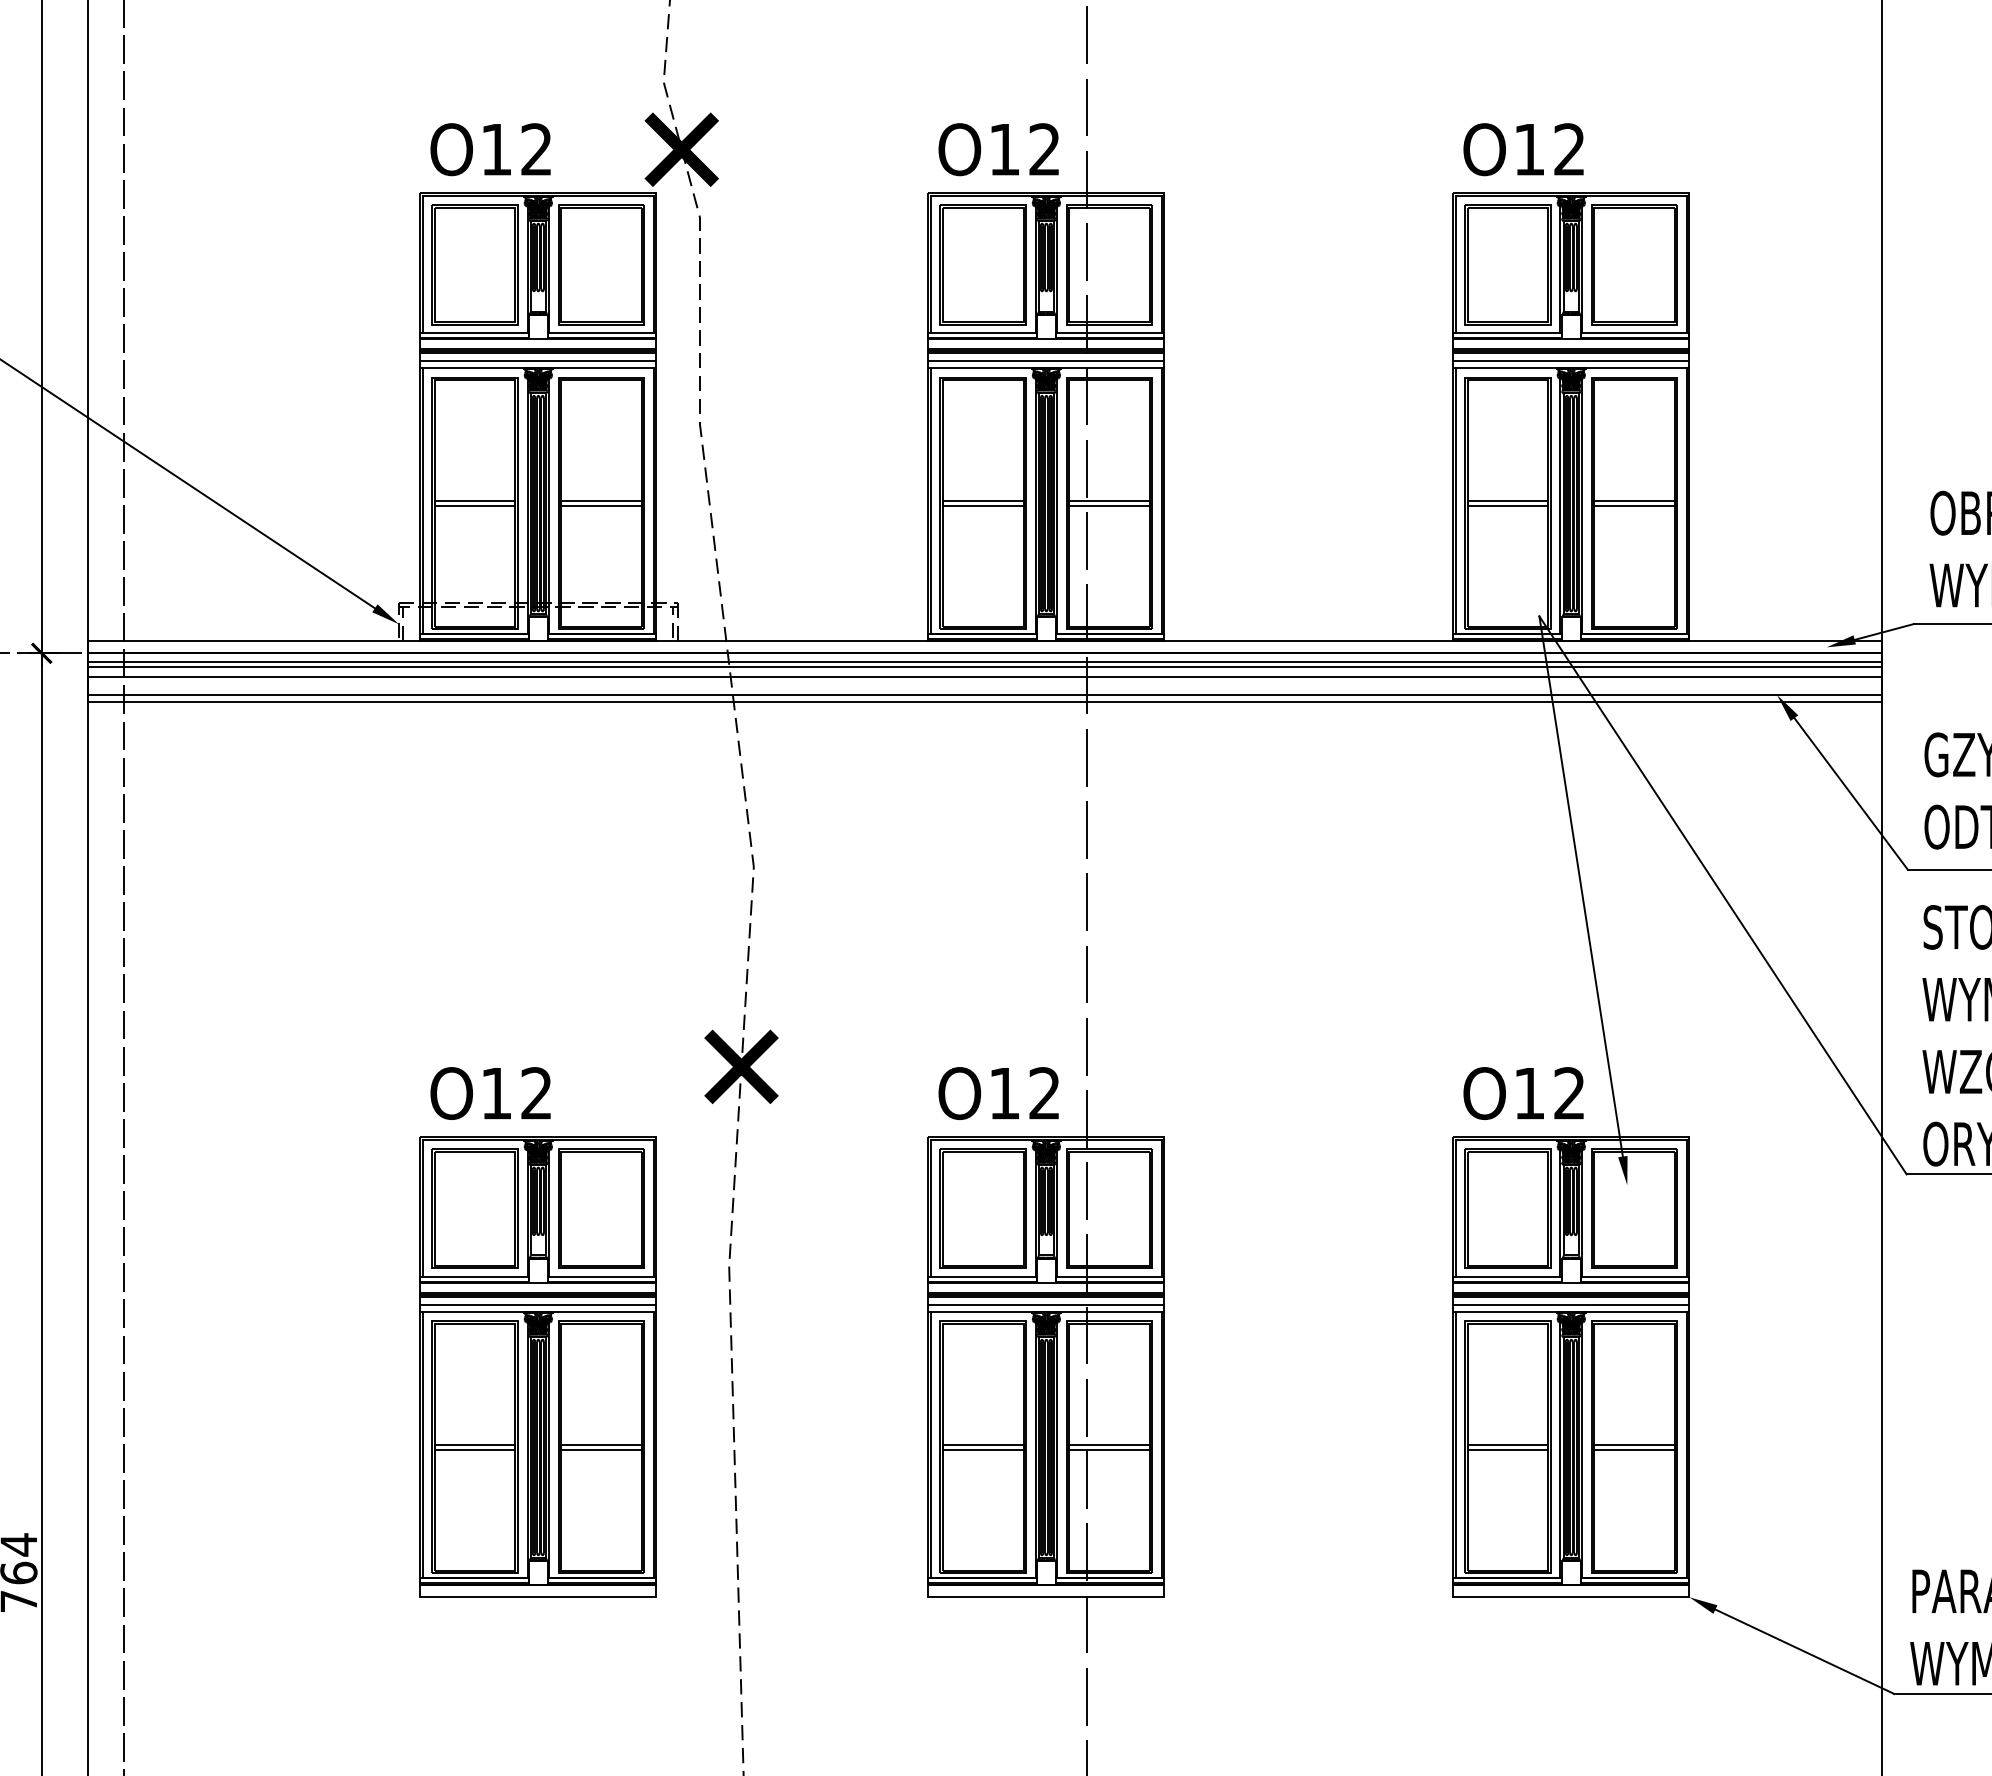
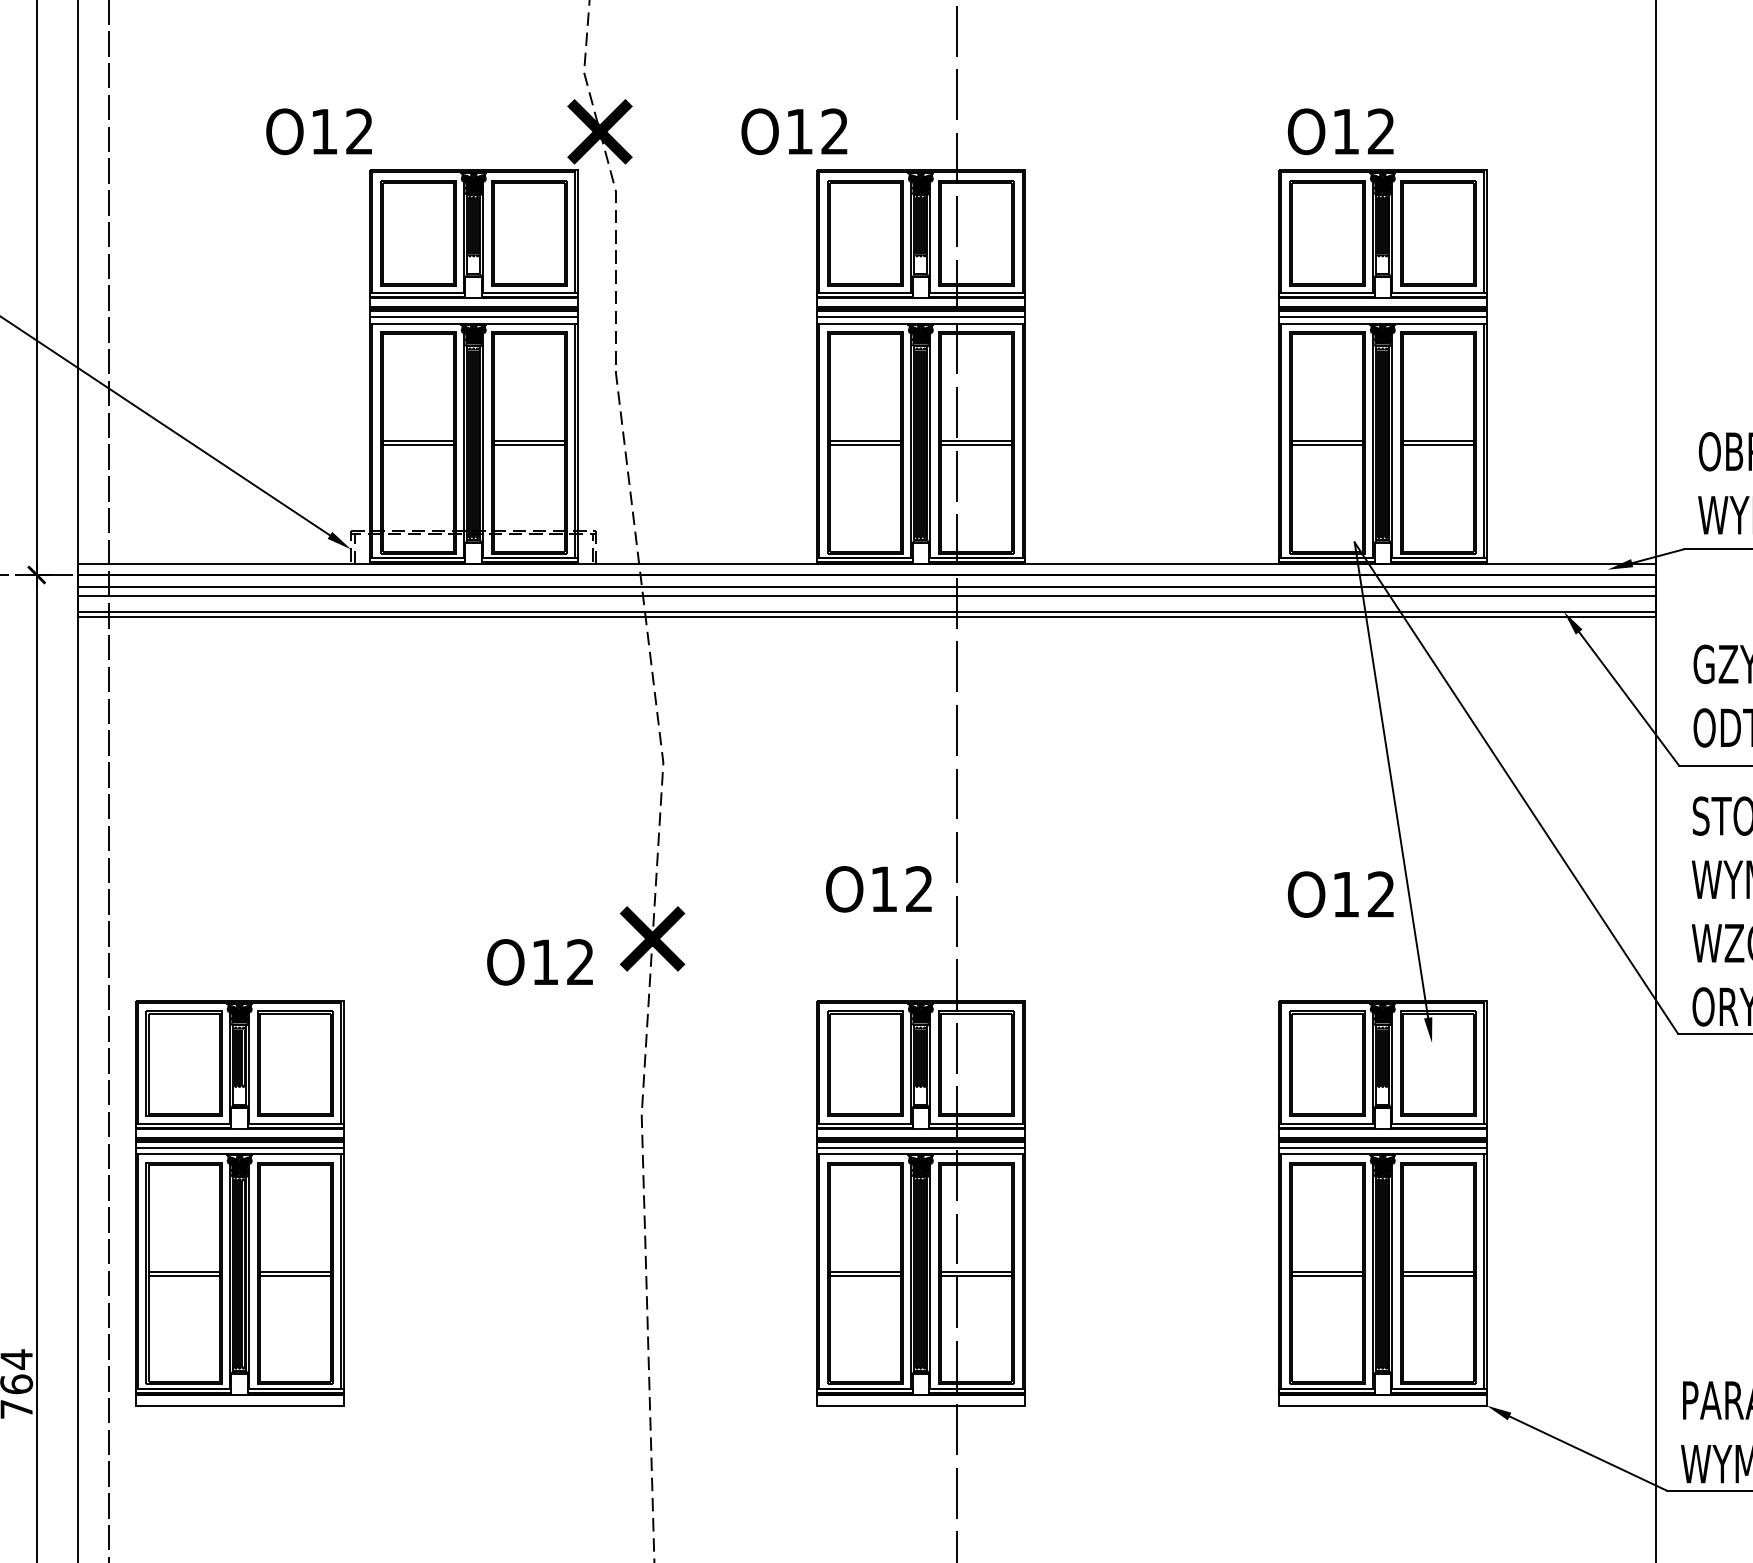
text: (490, 149) -> (319, 131), moved
text: (998, 149) -> (794, 131), moved
line: (984, 661) -> (866, 582), removed
text: (490, 1093) -> (539, 962), moved
text: (998, 1093) -> (878, 889), moved
text: (1523, 1093) -> (1340, 894), moved
part: (537, 1366) -> (238, 1202), moved

